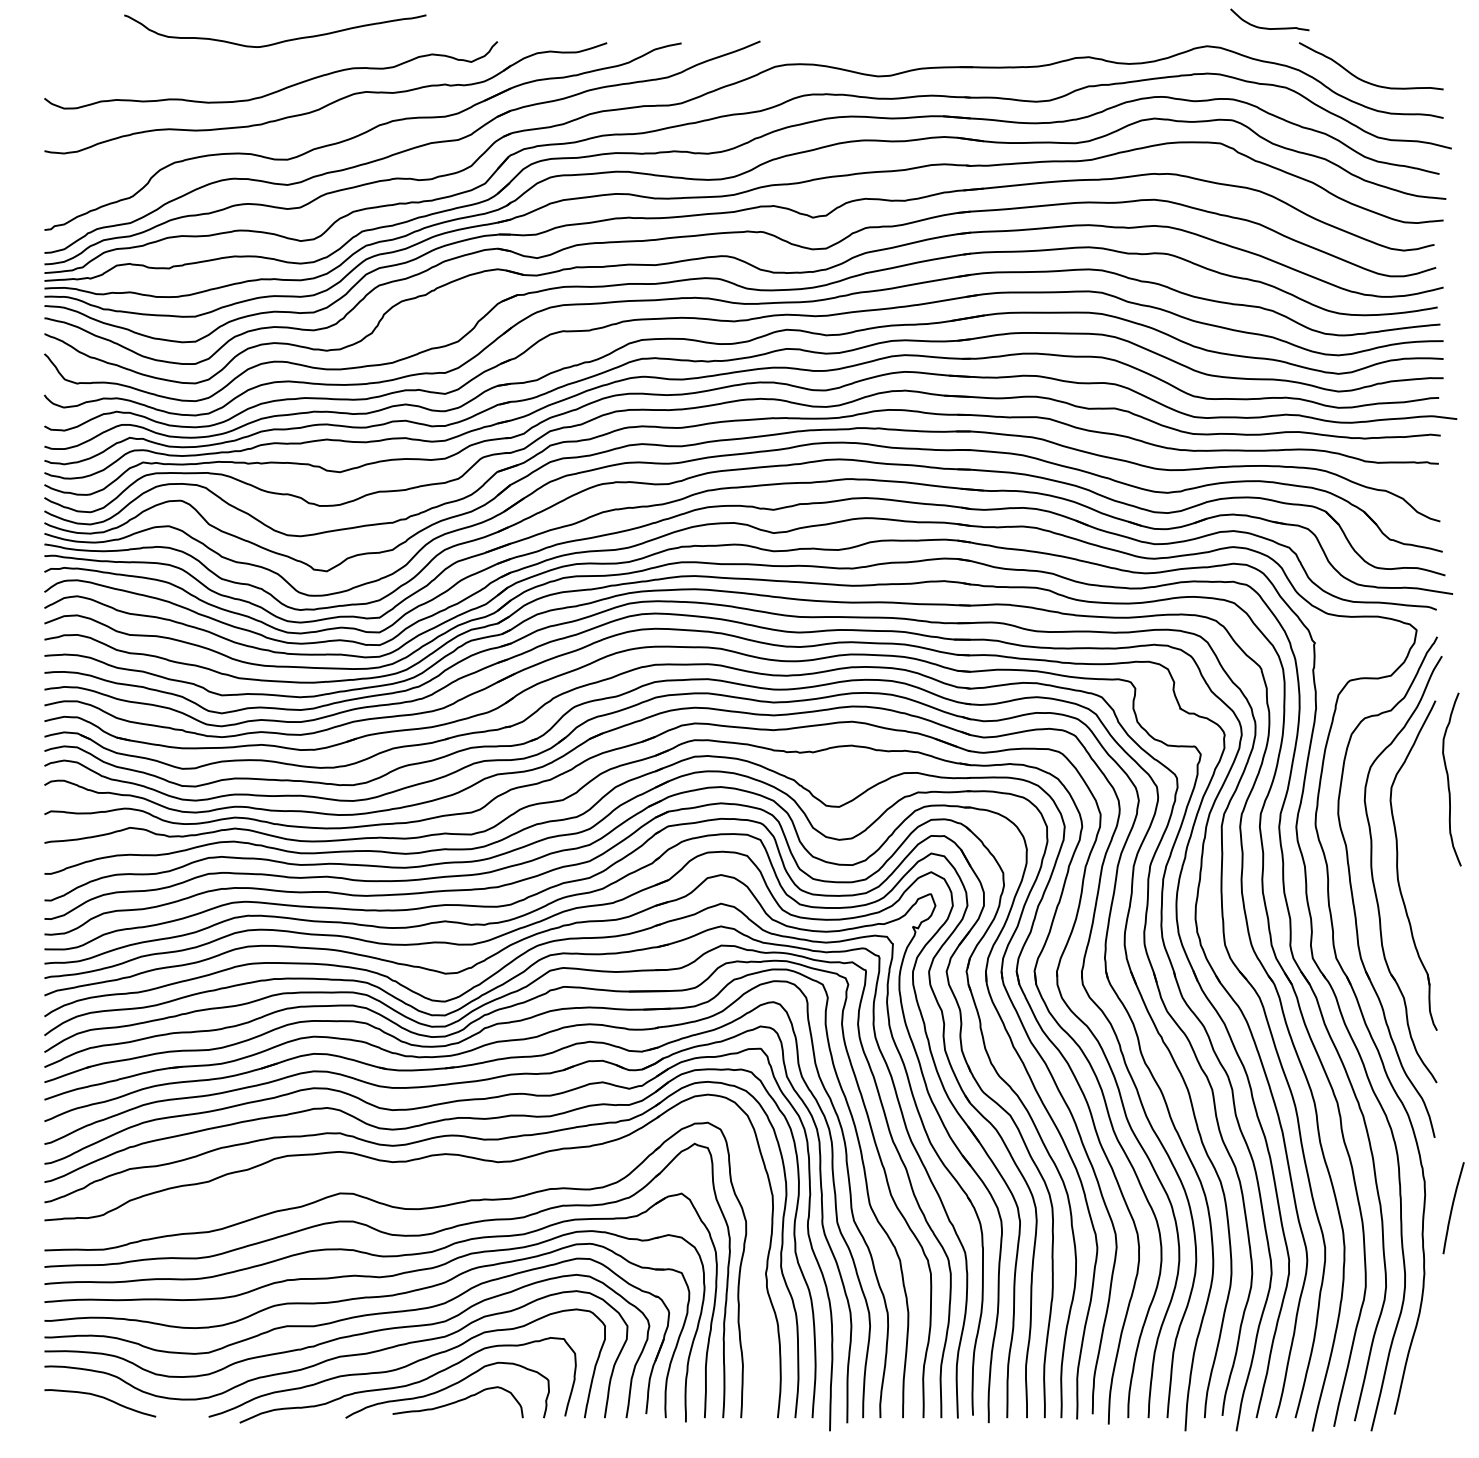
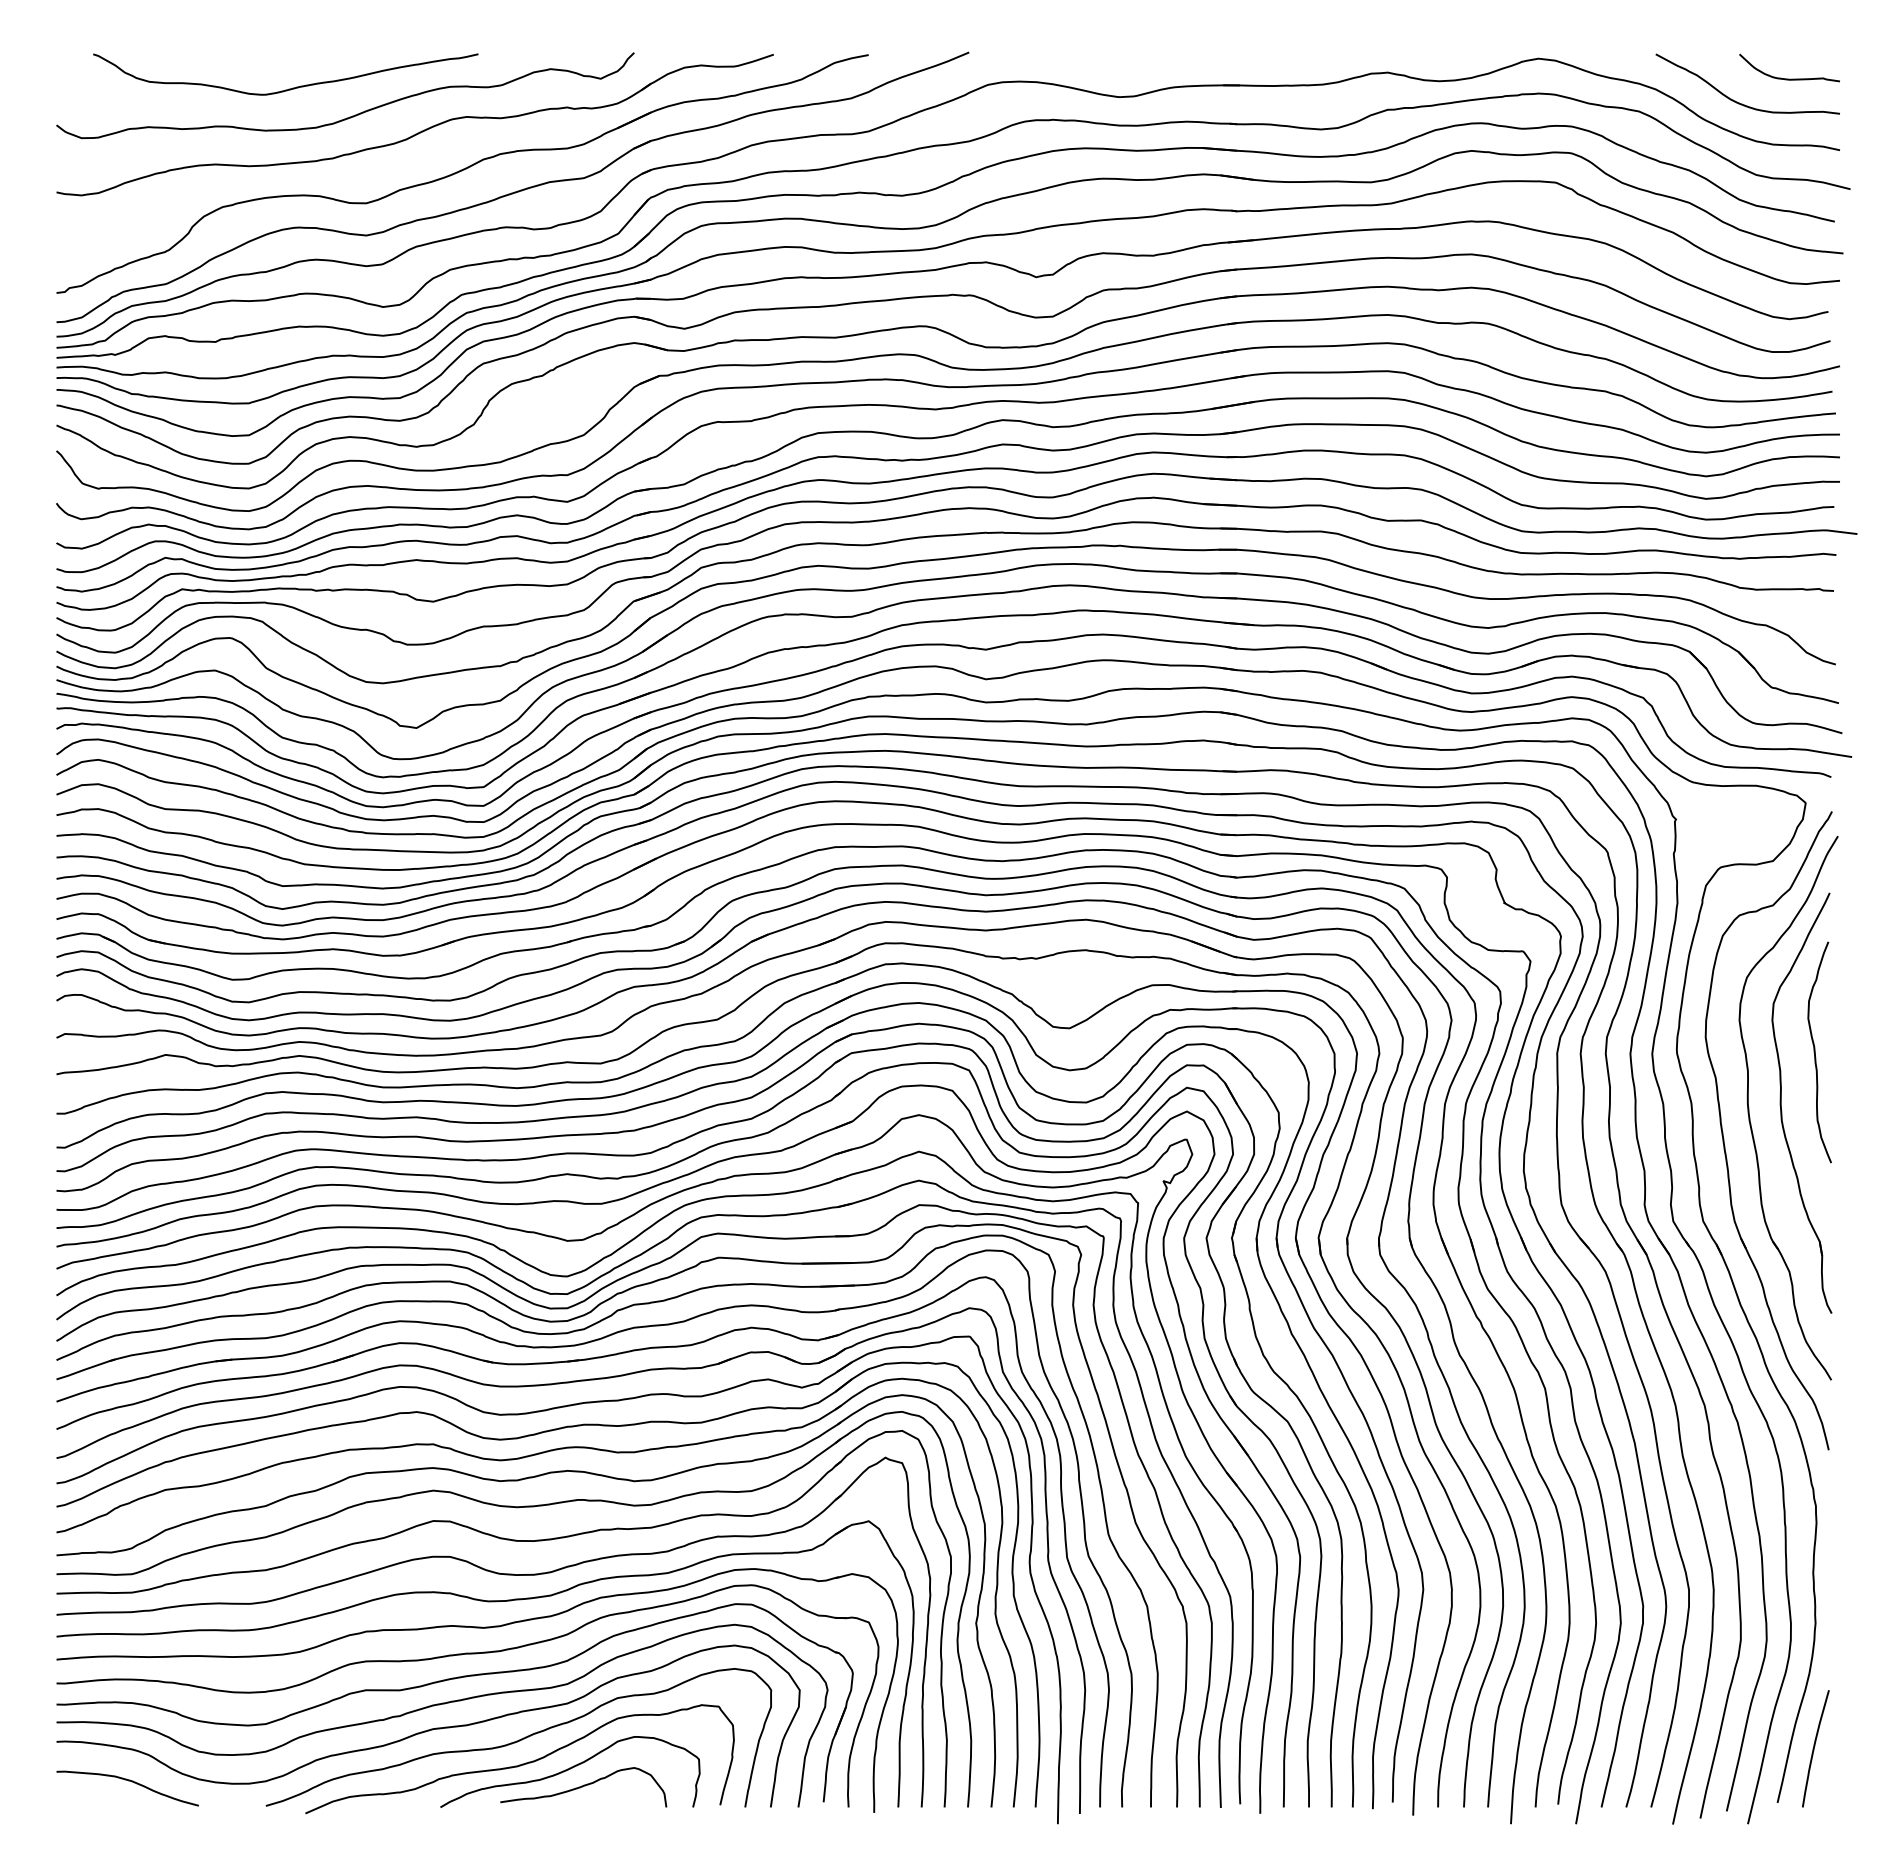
curve: (1269, 28) -> (1789, 78), moved
curve: (278, 42) -> (289, 88), moved
curve: (1448, 779) -> (1815, 1052), moved
part: (405, 1183) -> (516, 1508), added
curve: (1452, 1207) -> (1814, 1748), moved

